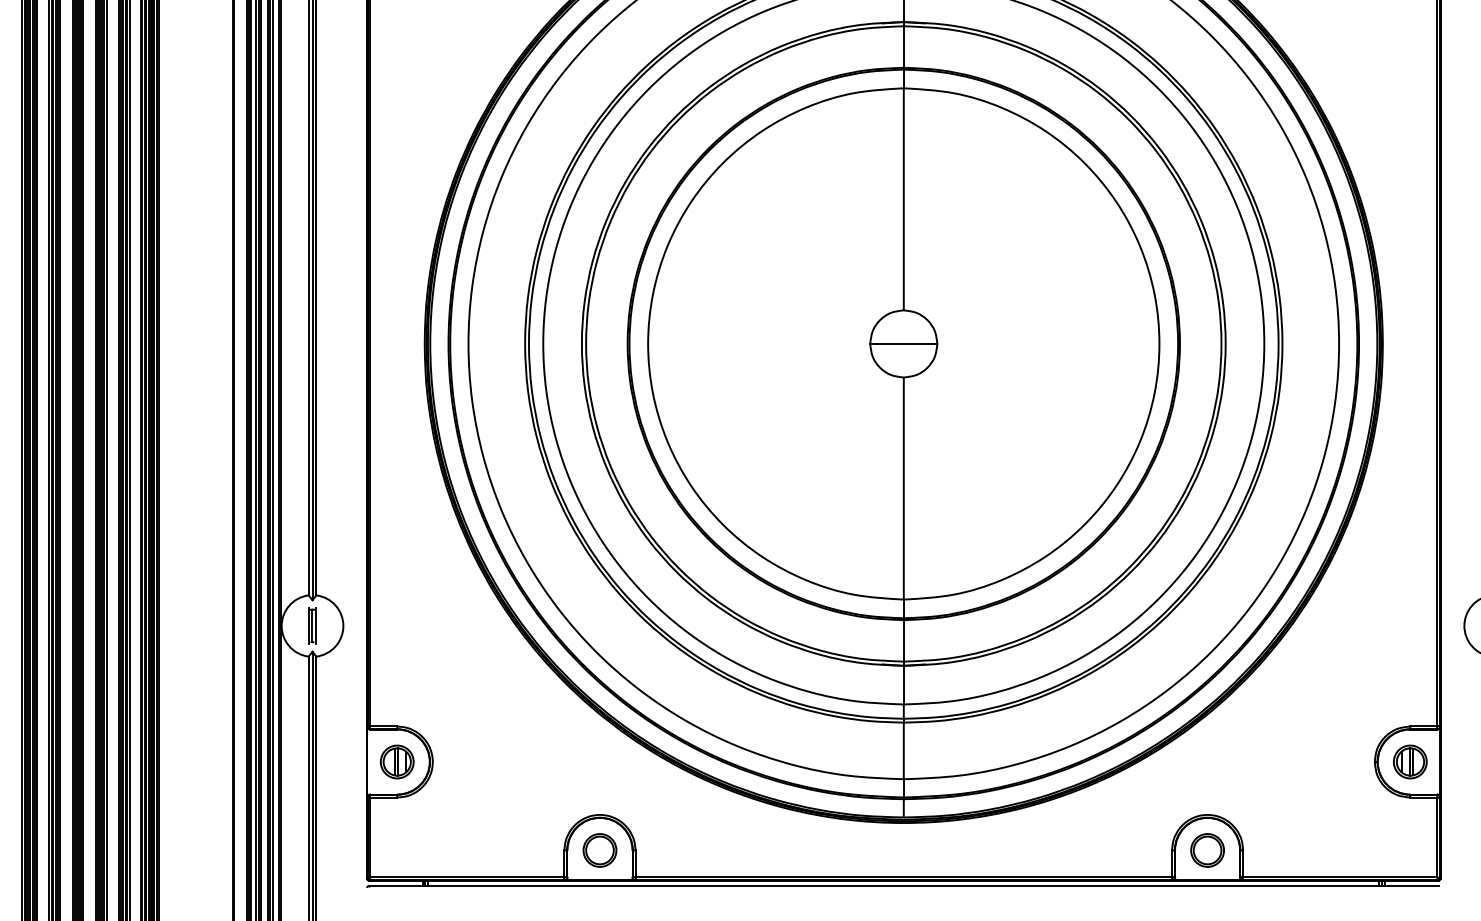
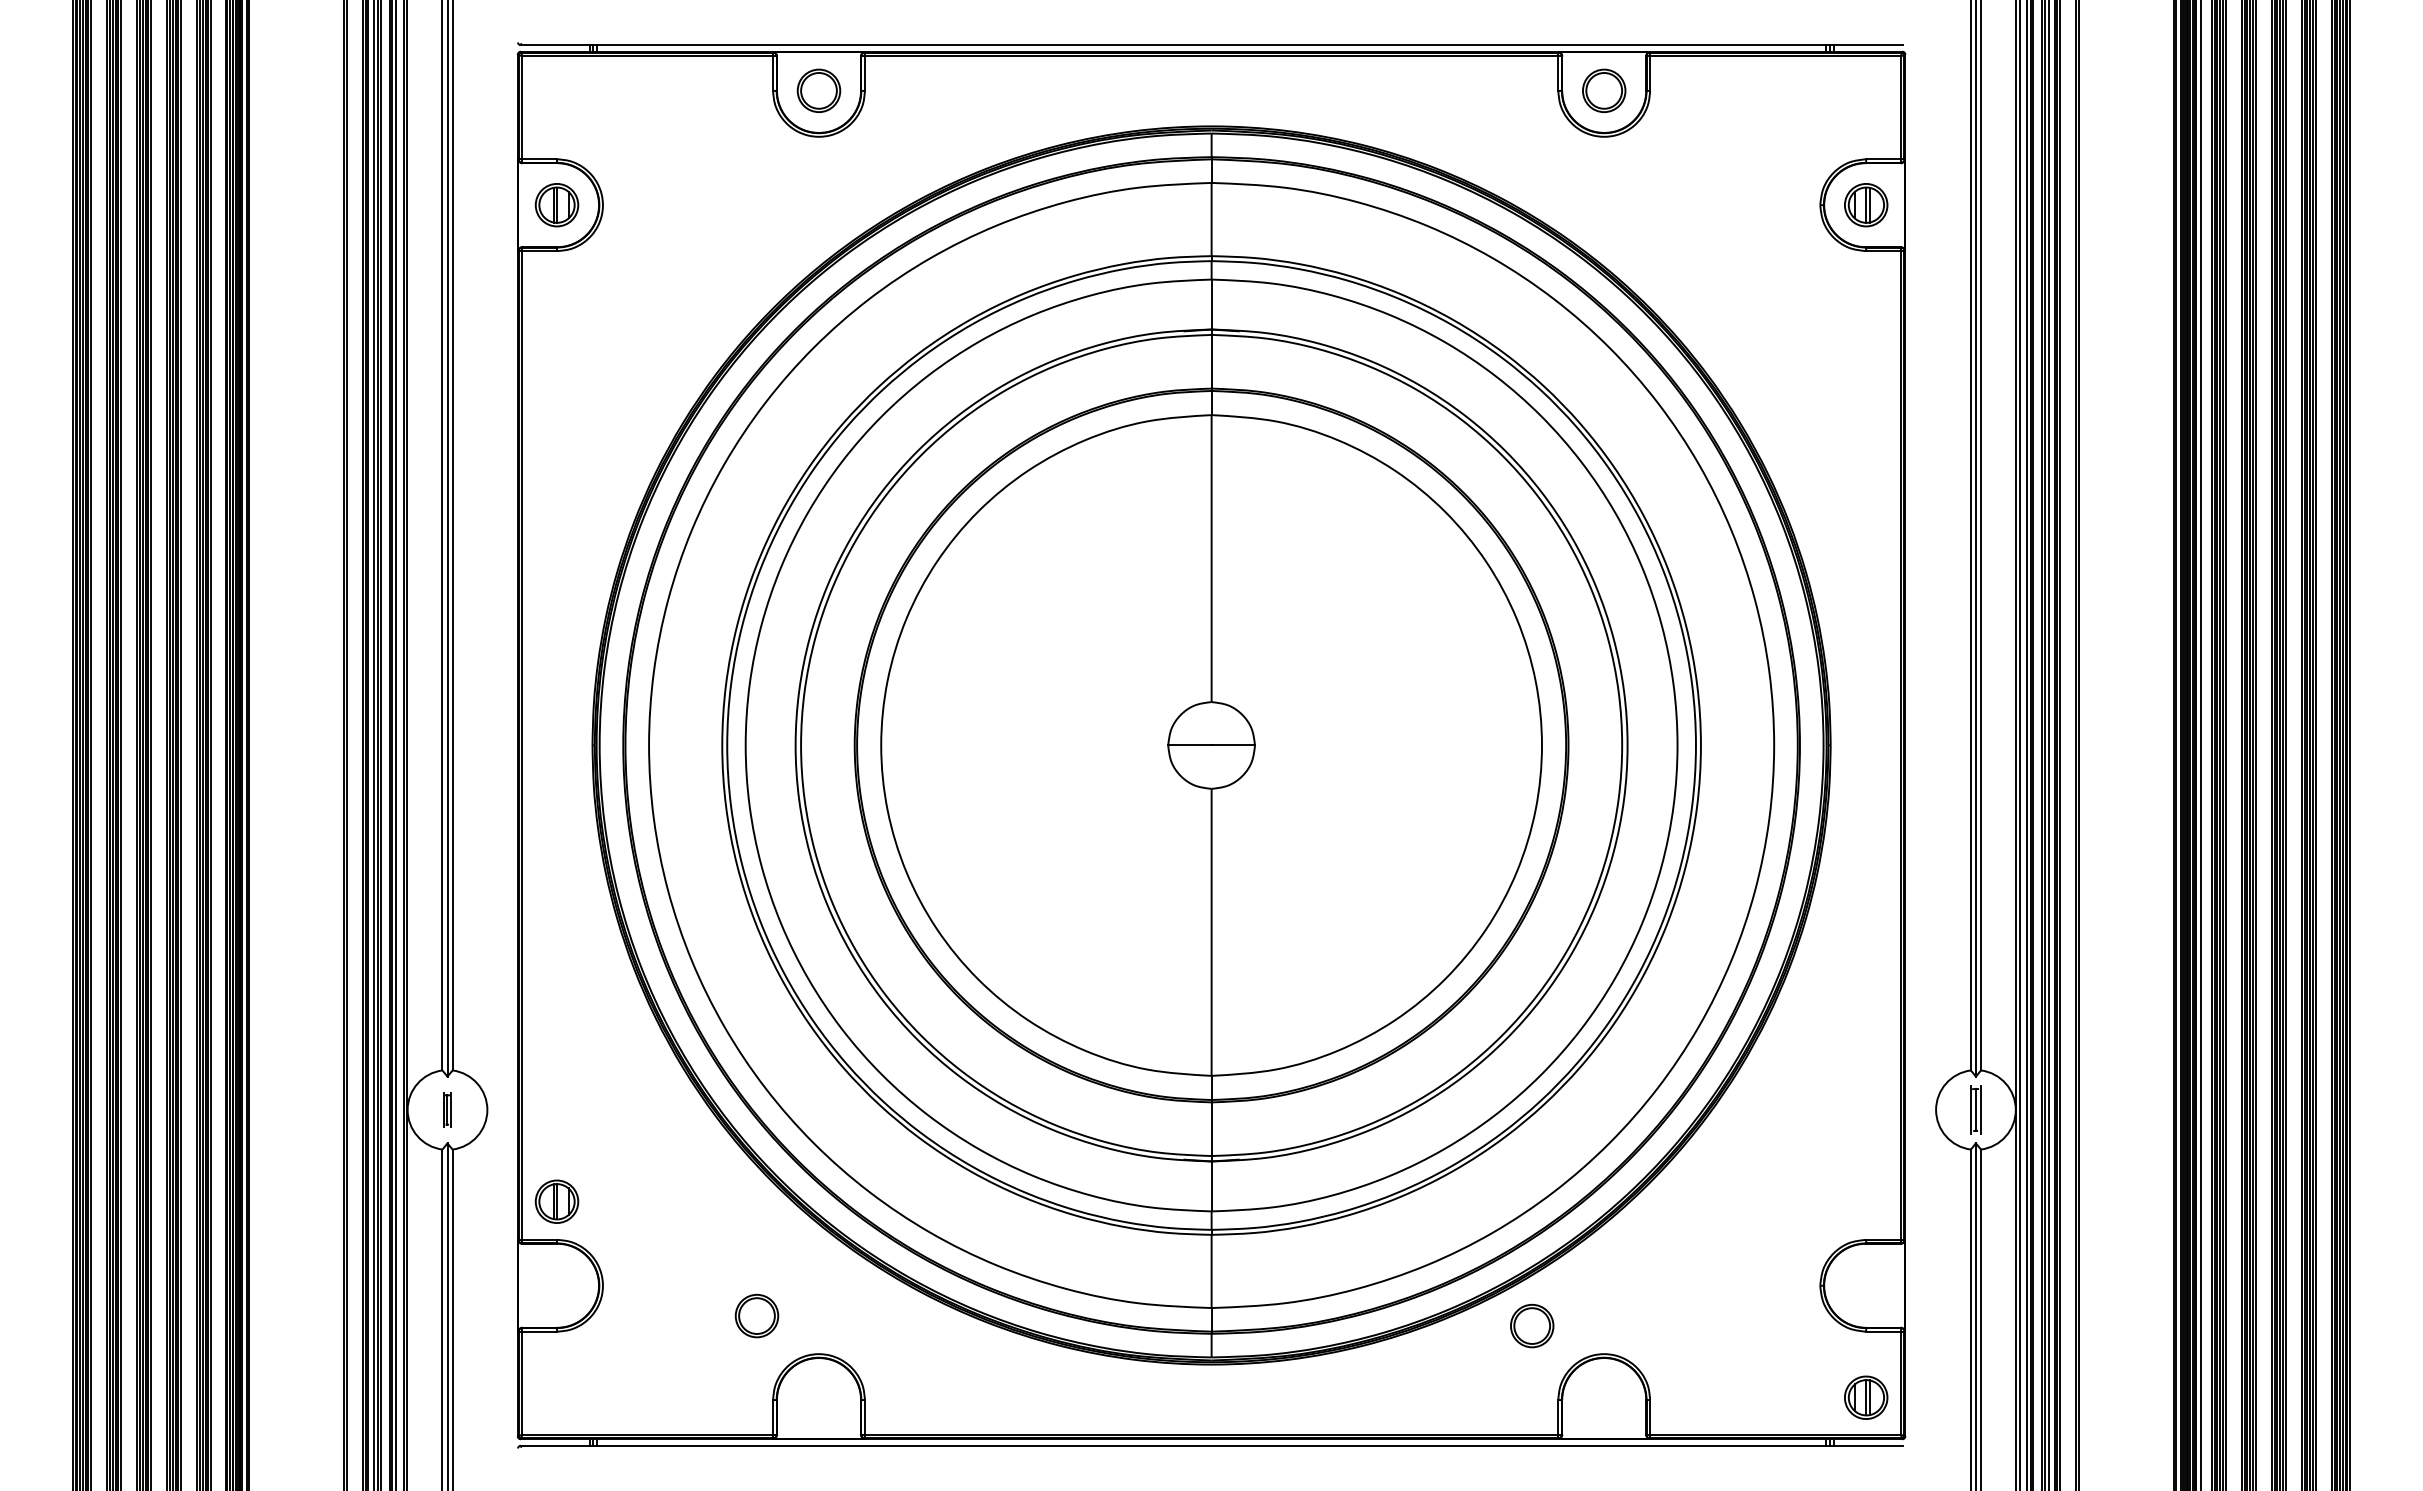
part: (311, 625) -> (446, 1109), size x0.7
part: (396, 761) -> (556, 1201), moved
part: (1410, 761) -> (1866, 1397), moved
part: (599, 850) -> (756, 1316), moved
part: (1207, 850) -> (1532, 1325), moved

